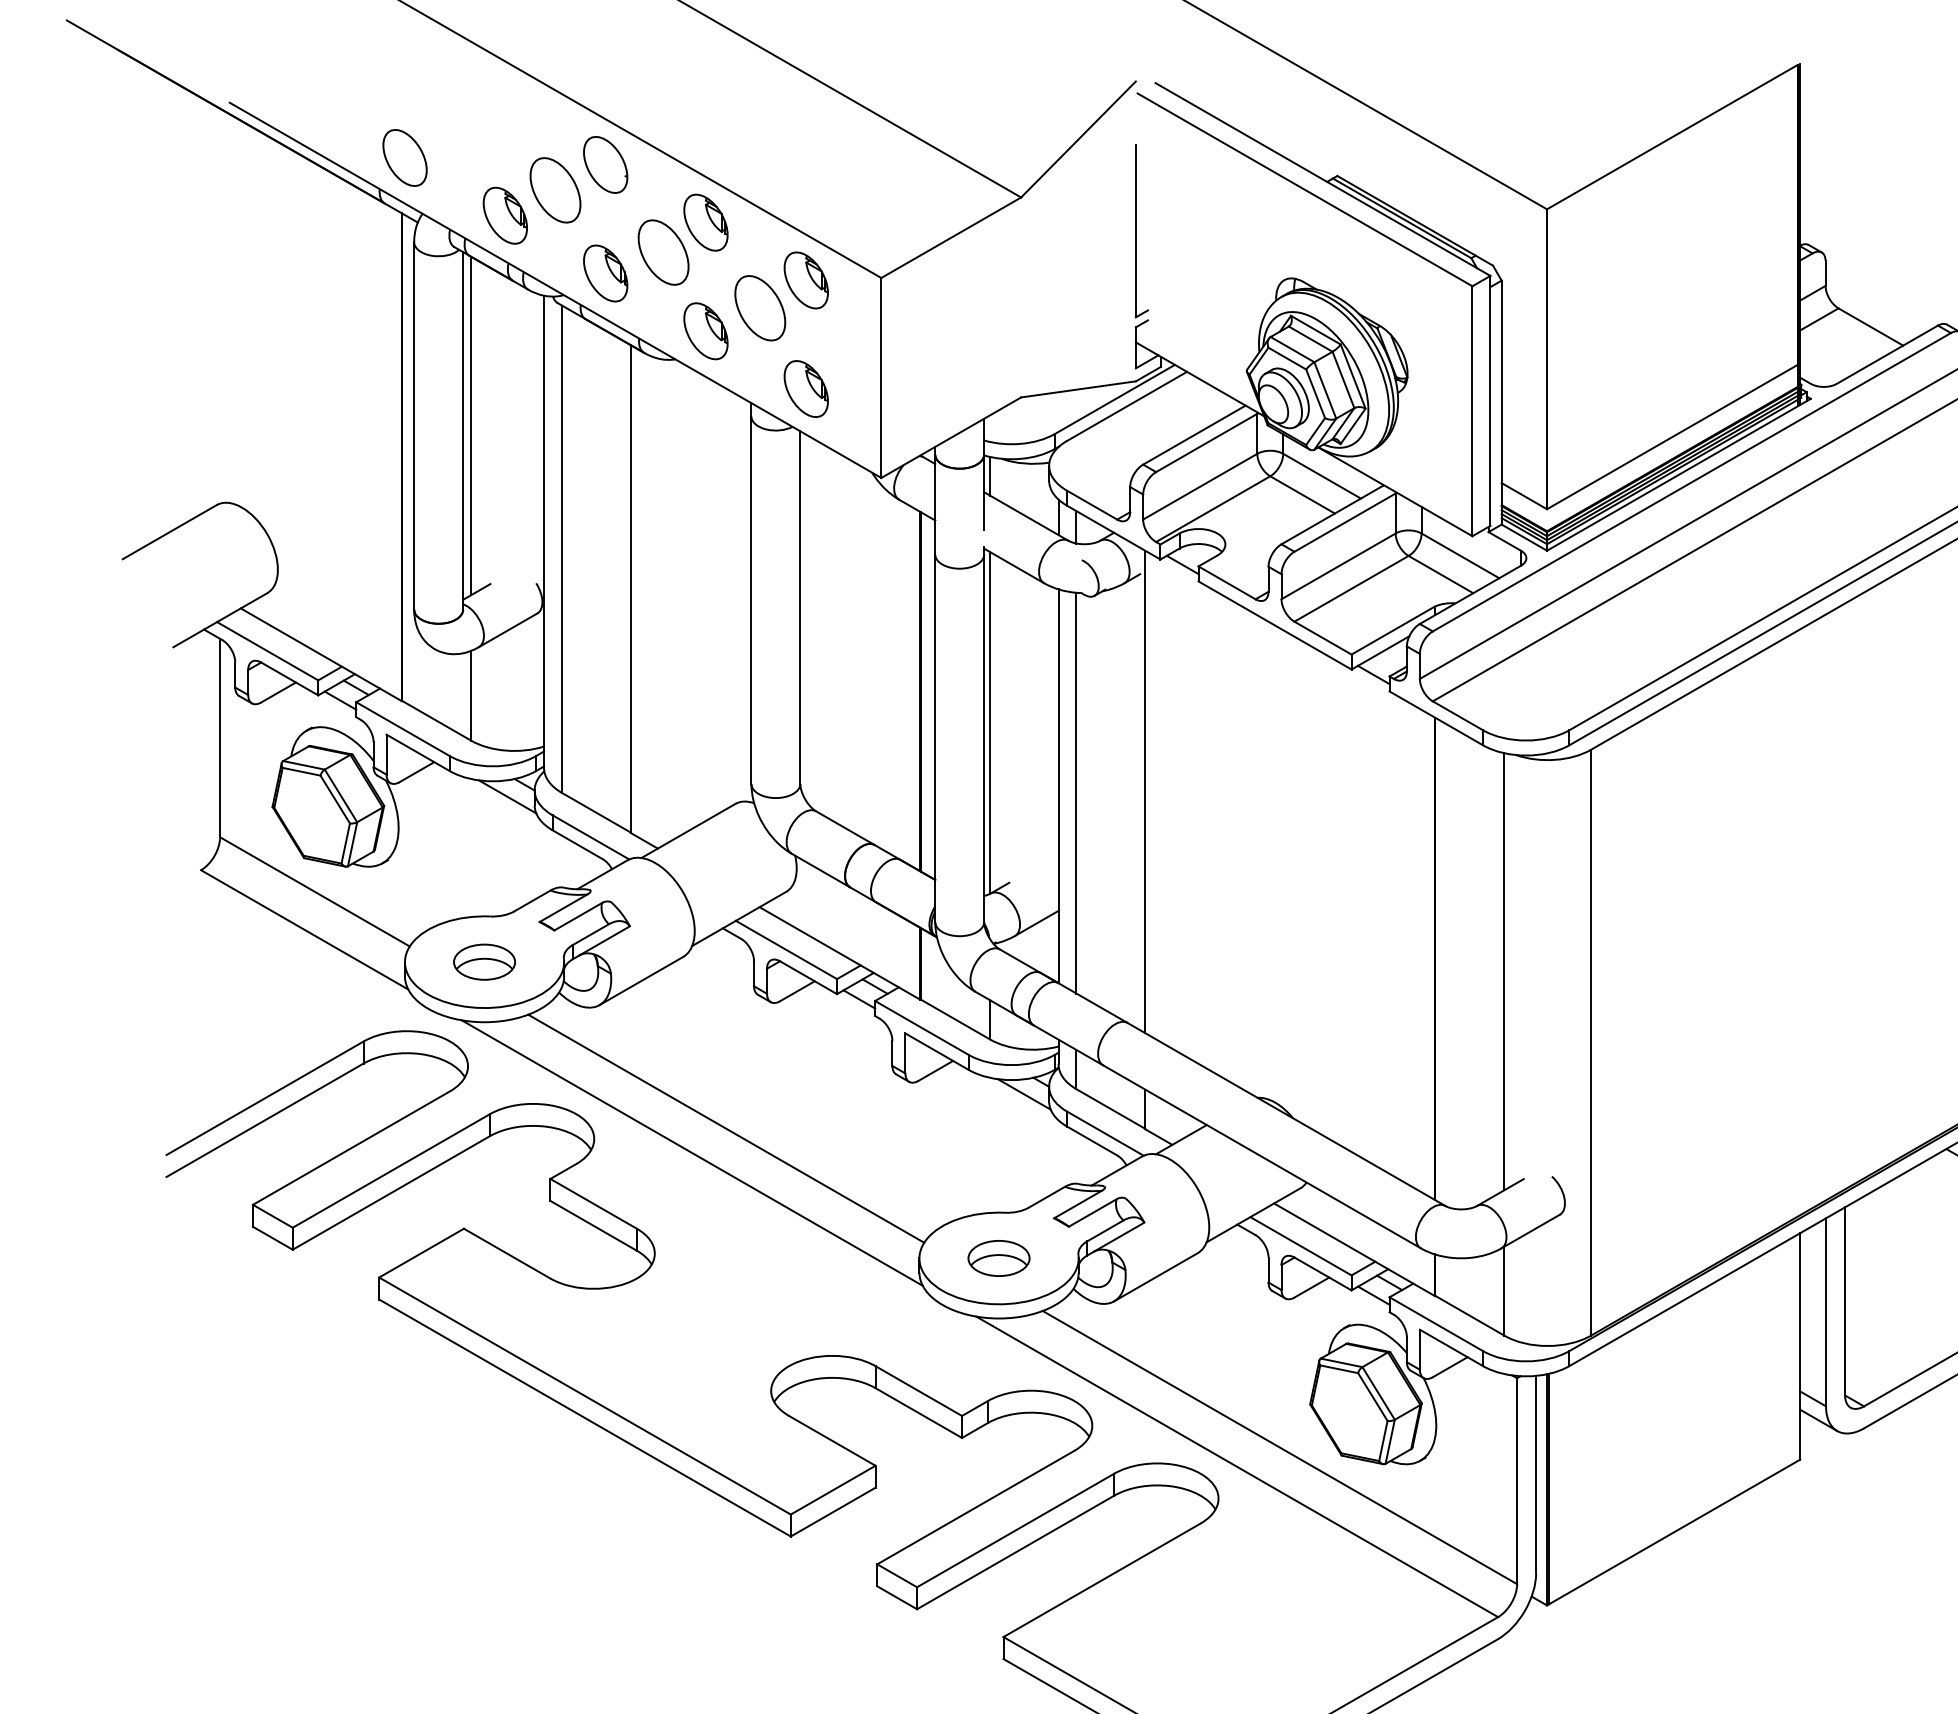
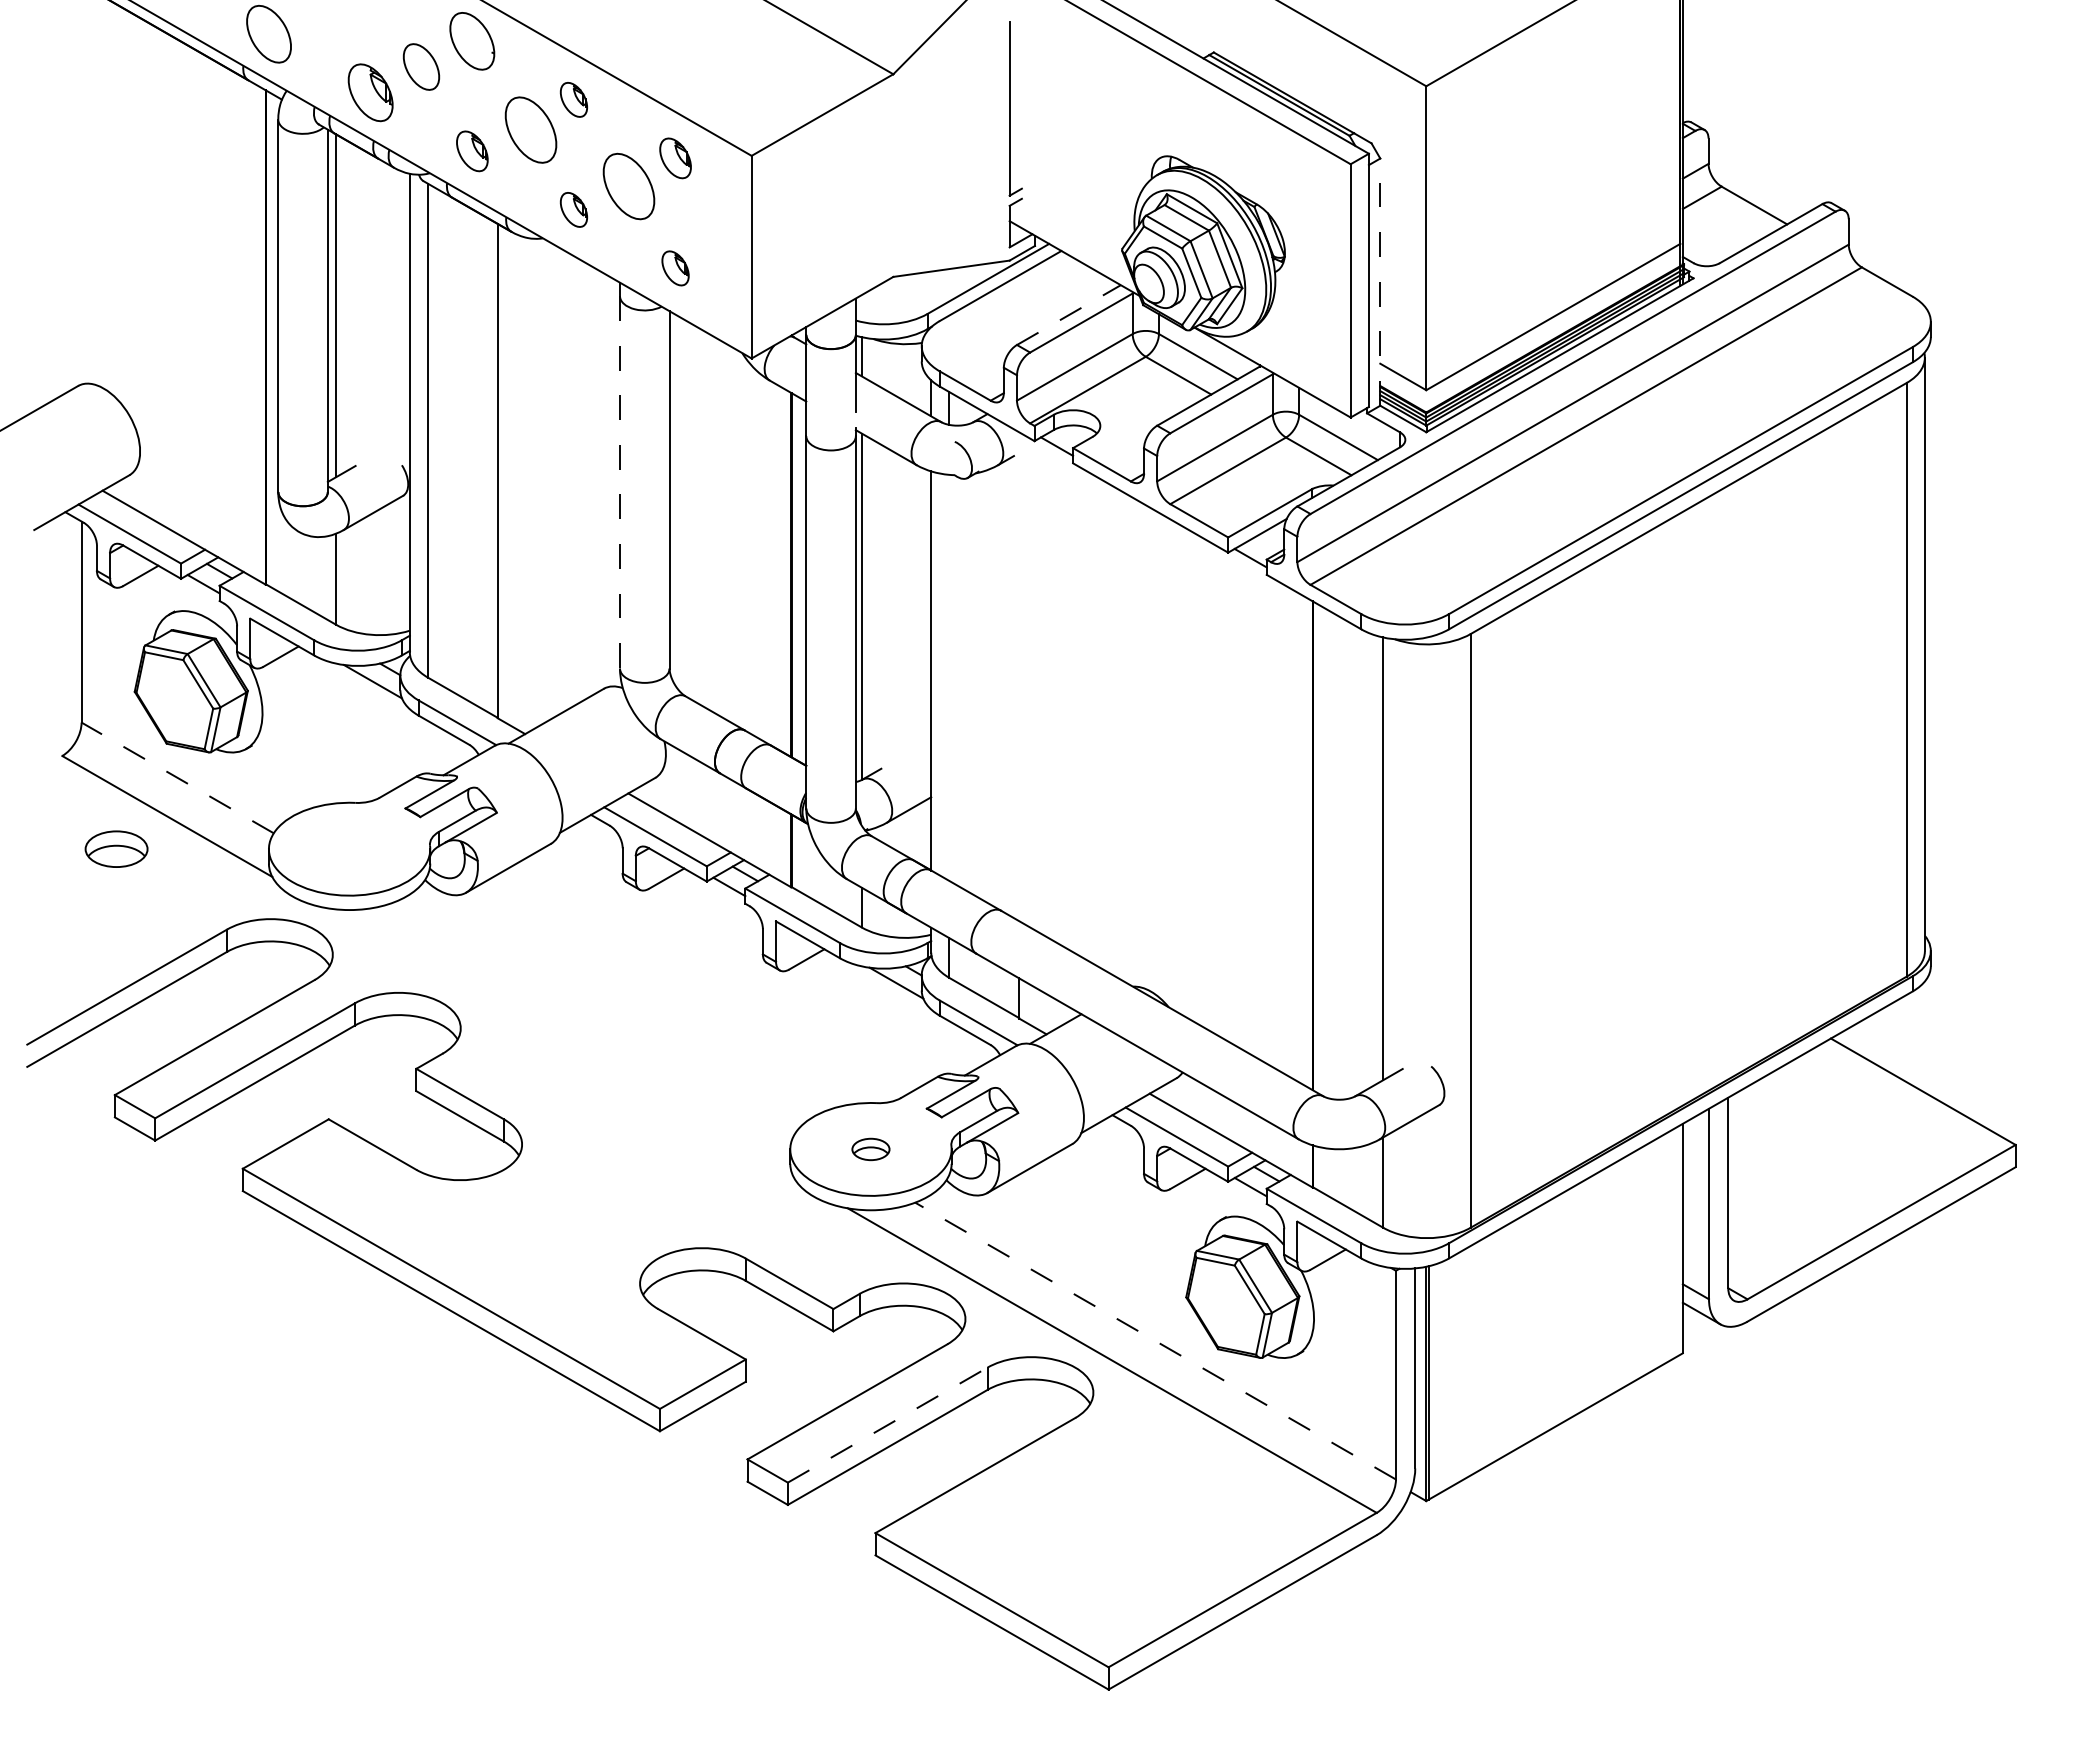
part: (555, 189) -> (421, 66), size x0.7
part: (705, 222) -> (573, 99), size x0.6
part: (605, 273) -> (472, 151), size x0.7
part: (806, 280) -> (675, 158), size x0.7
part: (705, 330) -> (573, 209), size x0.6
part: (806, 389) -> (675, 268), size x0.6
line: (1501, 402) -> (1380, 282), solid -> dashed
line: (1193, 435) -> (1068, 315), solid -> dashed
line: (751, 600) -> (620, 482), solid -> dashed
line: (1145, 791) -> (1019, 676), removed
line: (1076, 792) -> (949, 677), removed
line: (314, 891) -> (177, 777), solid -> dashed
part: (484, 961) -> (116, 848), moved
line: (726, 1128) -> (594, 1017), removed
line: (691, 1152) -> (559, 1042), removed
part: (998, 1258) -> (870, 1149), size x0.6
line: (1279, 1446) -> (1155, 1340), solid -> dashed
line: (1016, 1529) -> (888, 1424), solid -> dashed

